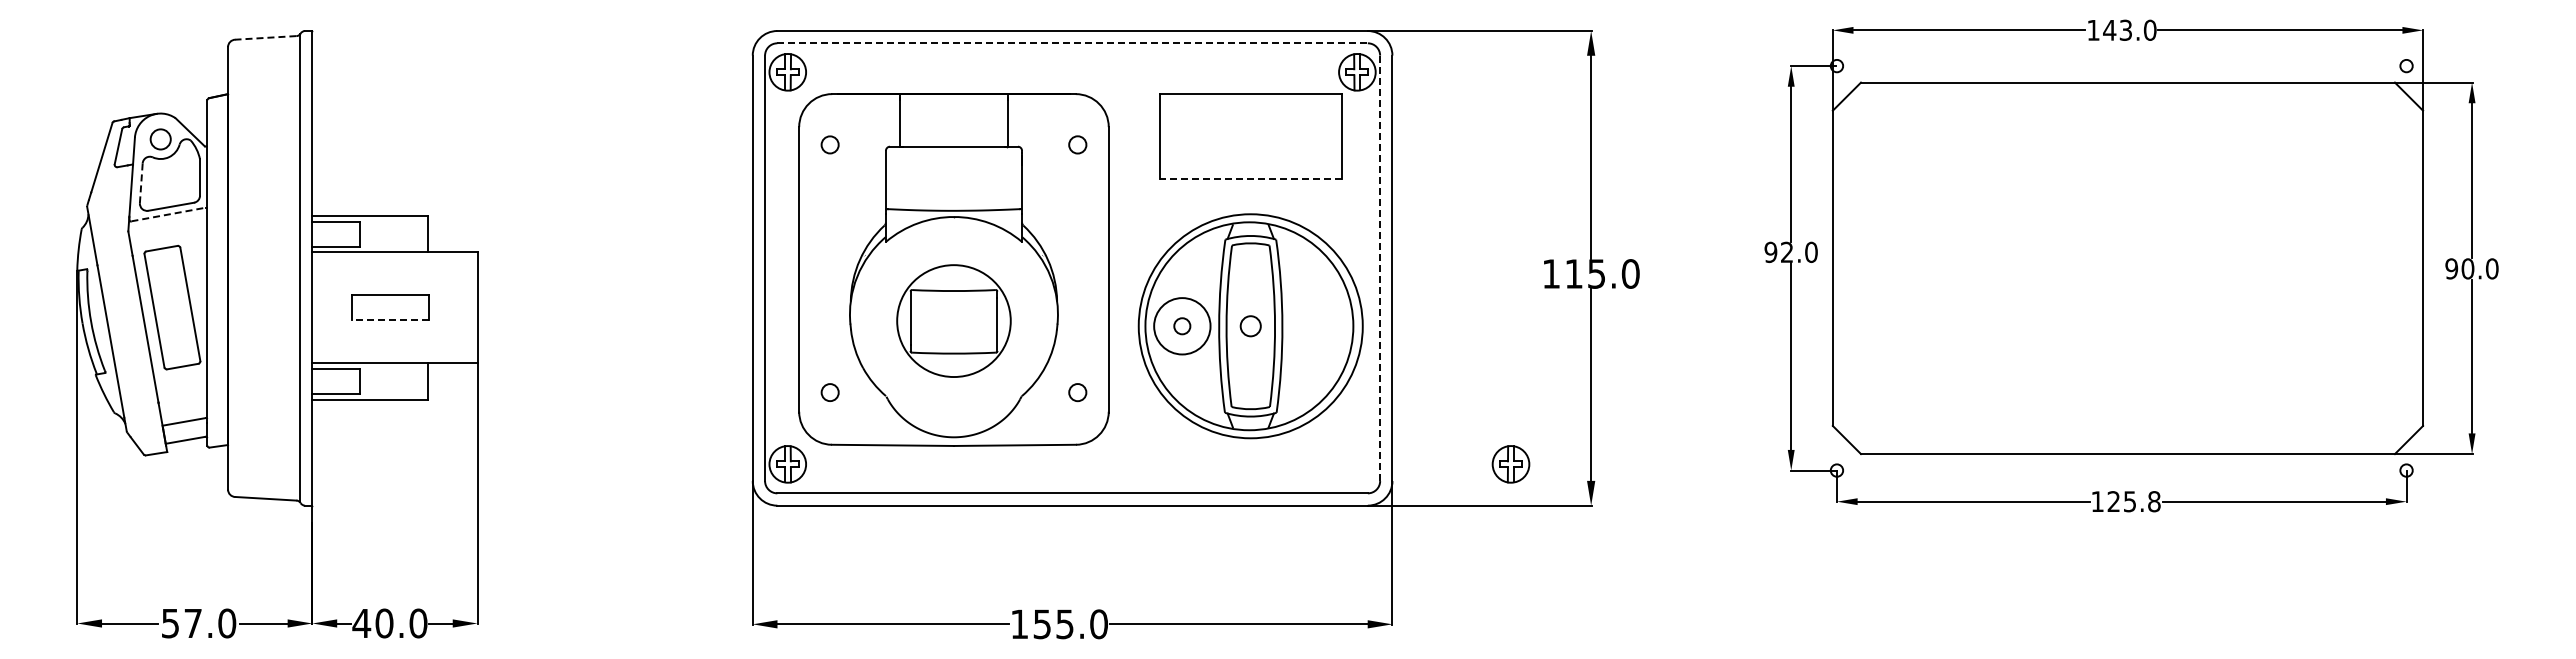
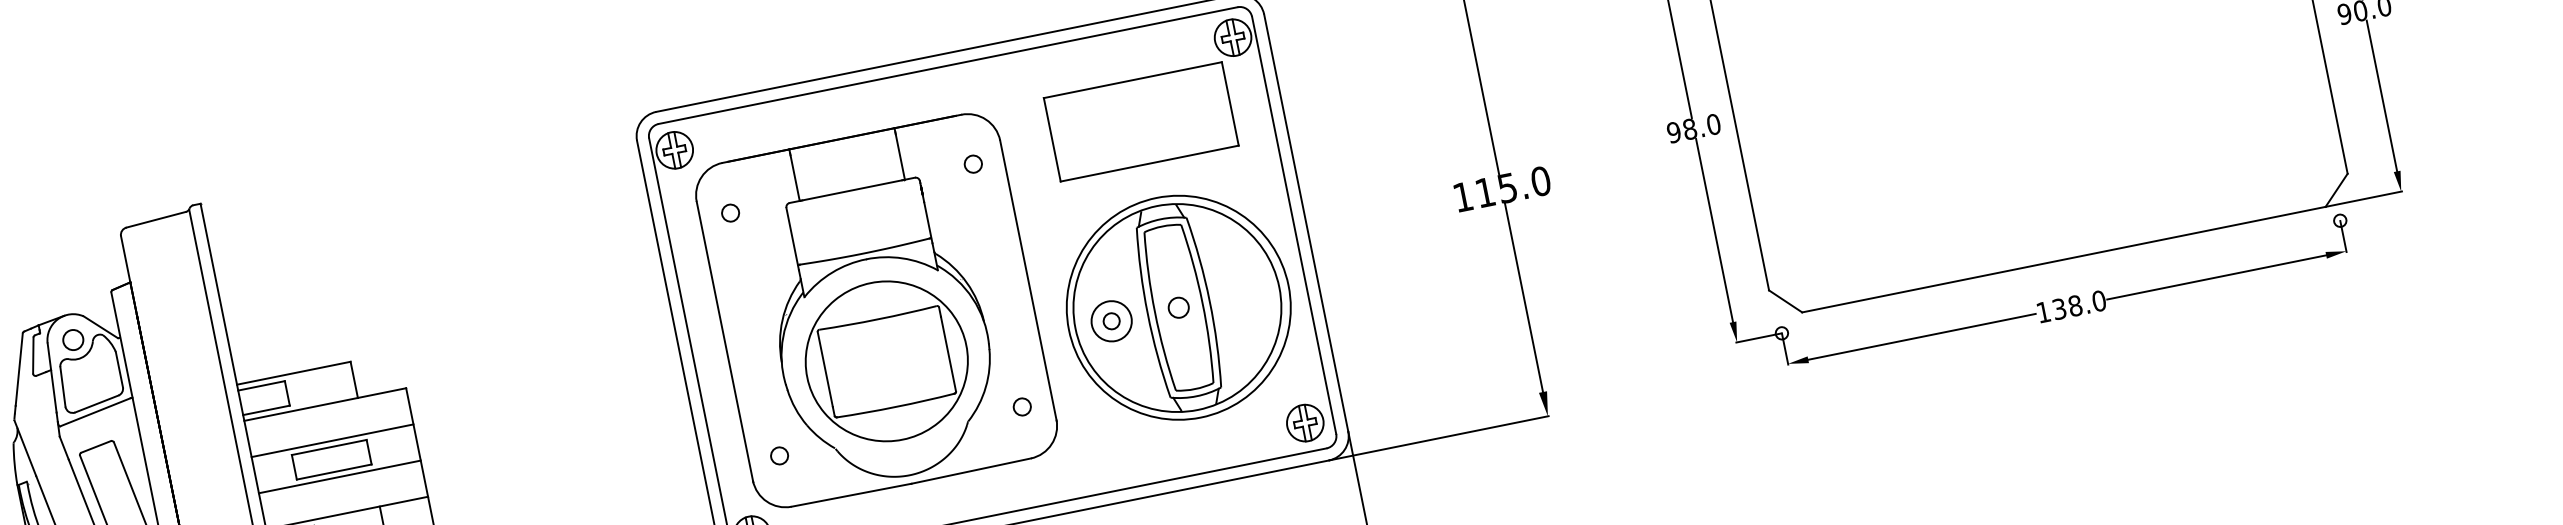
line: (265, 37) -> (155, 219), dashed -> solid
line: (1073, 43) -> (949, 65), dashed -> solid
line: (1250, 179) -> (1149, 163), dashed -> solid
line: (141, 183) -> (63, 387), dashed -> solid
line: (168, 214) -> (95, 412), dashed -> solid
text: (1786, 252) -> (1689, 129), 92.0 -> 98.0
line: (1380, 268) -> (1294, 225), dashed -> solid
line: (394, 289) -> (332, 440), added
line: (389, 320) -> (333, 472), dashed -> solid
part: (953, 320) -> (886, 360), size x1.43
line: (394, 326) -> (339, 477), added
circle: (1182, 326) -> (1111, 321), size x0.71
part: (1510, 464) -> (1304, 423), moved
text: (2133, 501) -> (2078, 305), 125.8 -> 138.0

